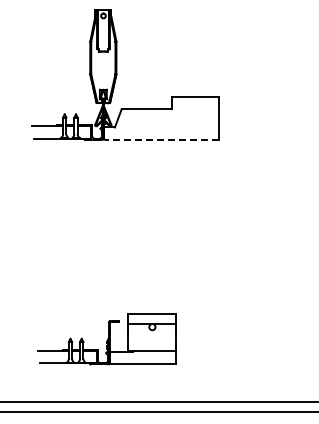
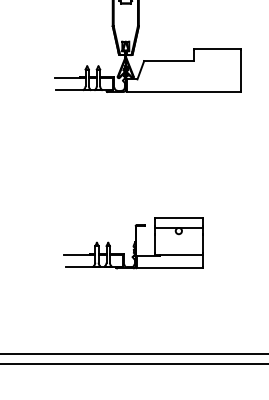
line: (161, 139) -> (183, 91), dashed -> solid
part: (106, 339) -> (132, 243), moved

